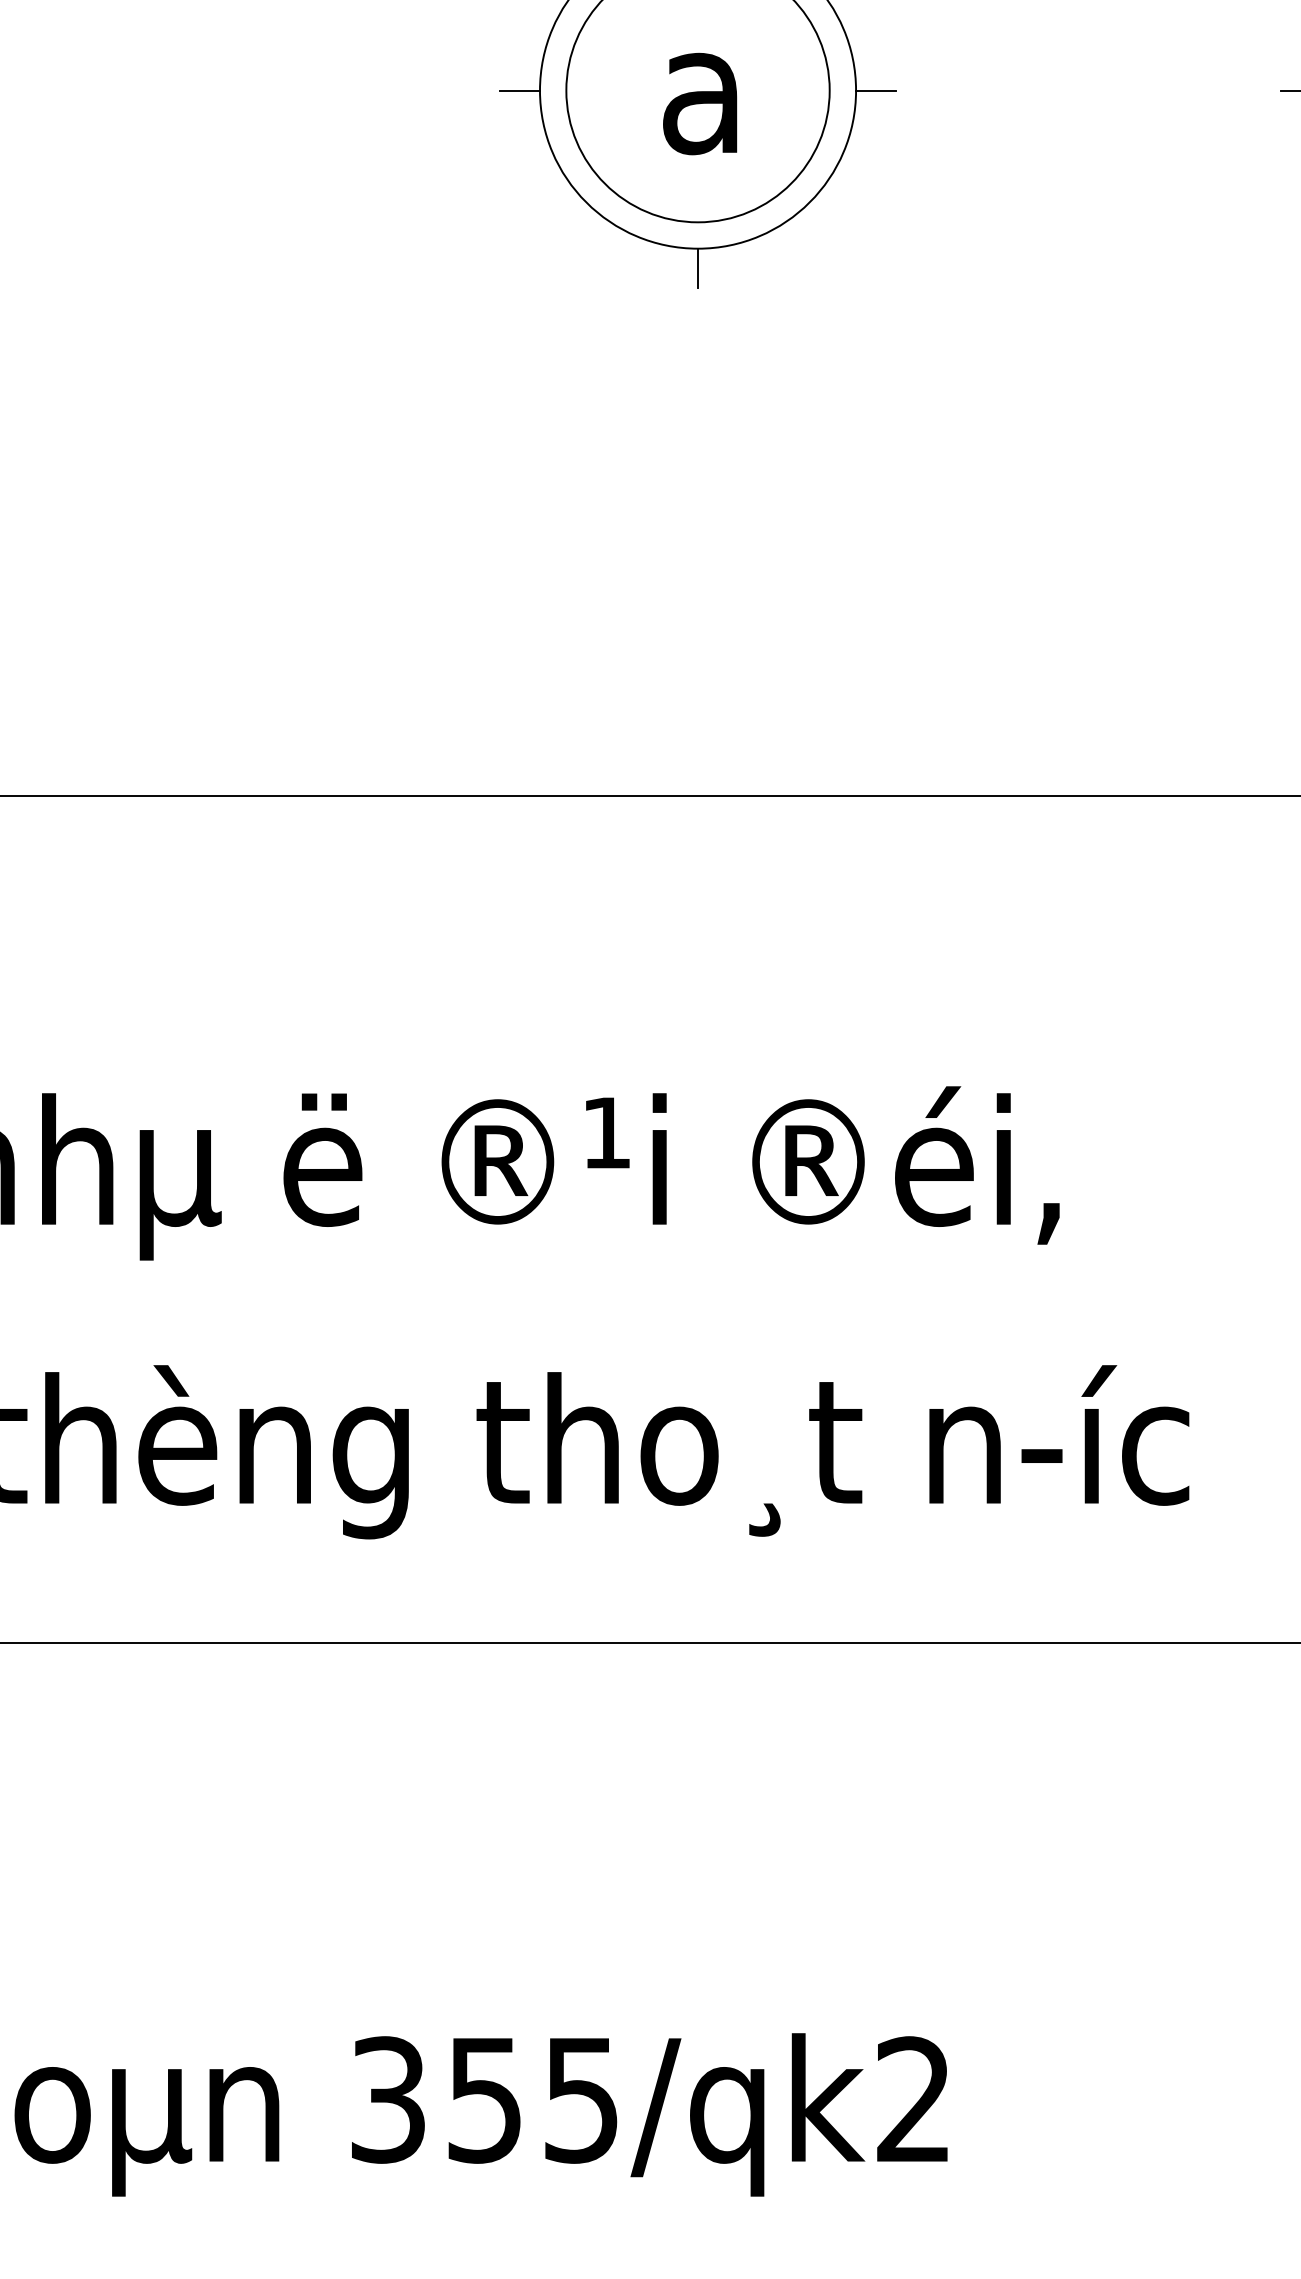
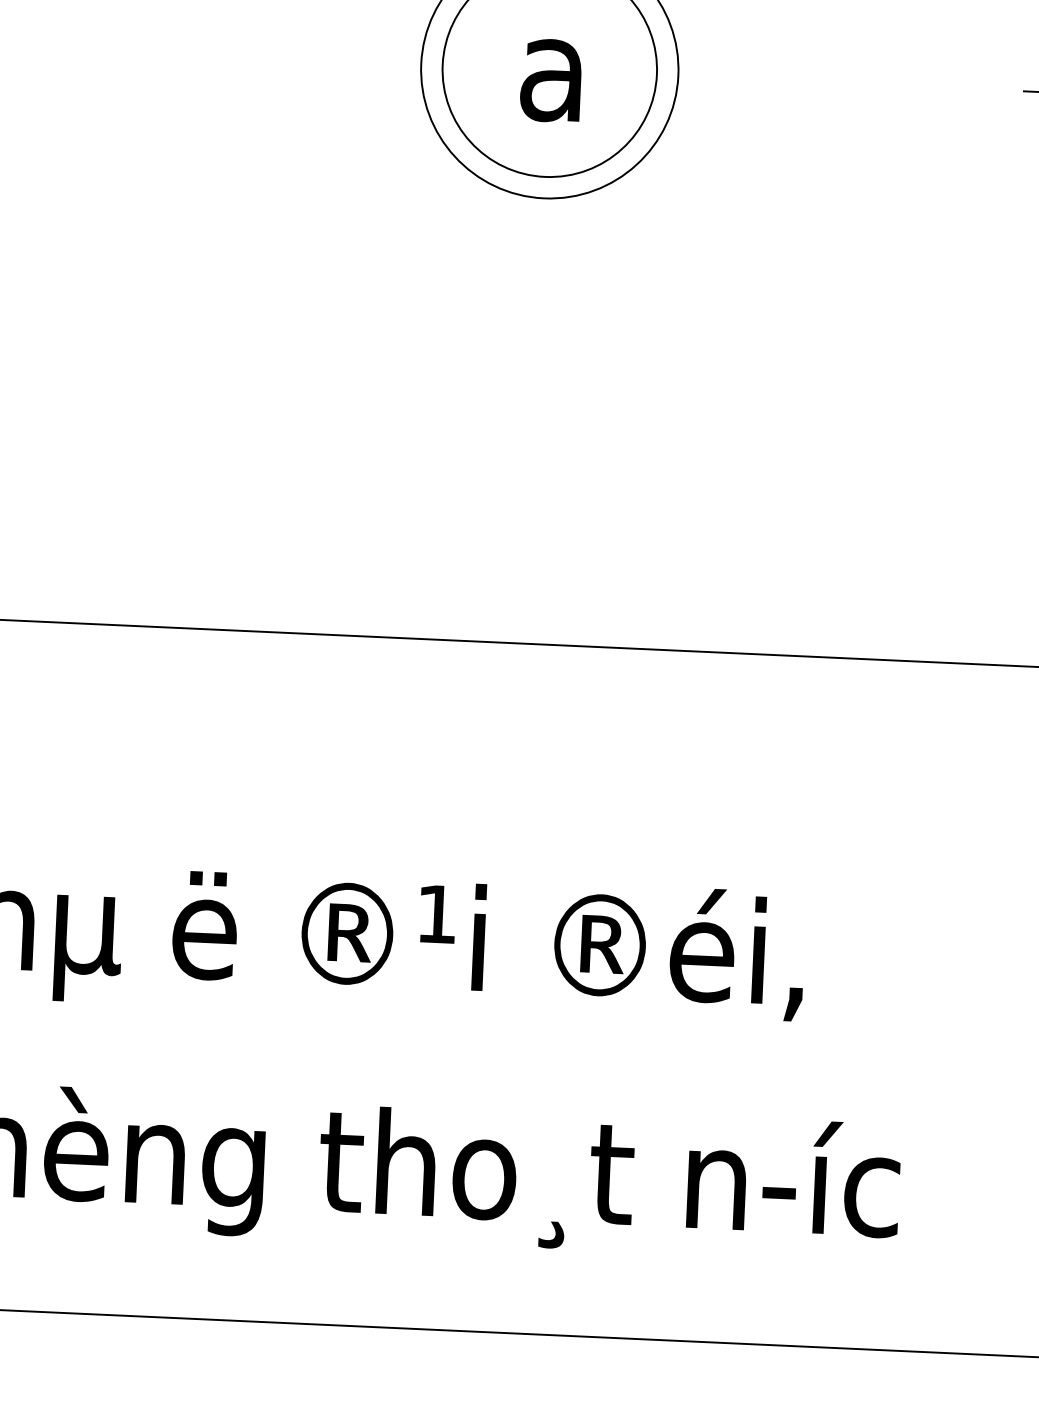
line: (520, 90) -> (405, 63), removed
line: (875, 90) -> (694, 76), removed
line: (698, 268) -> (543, 214), removed

